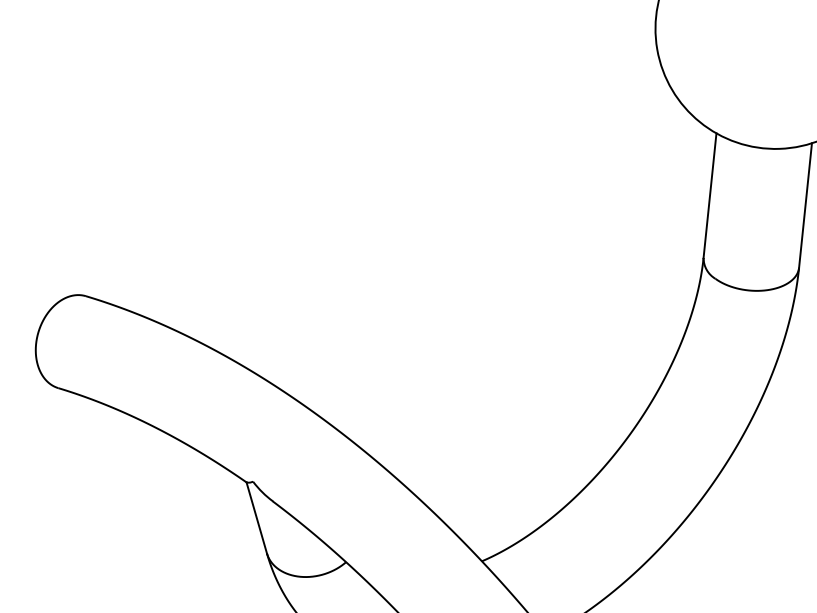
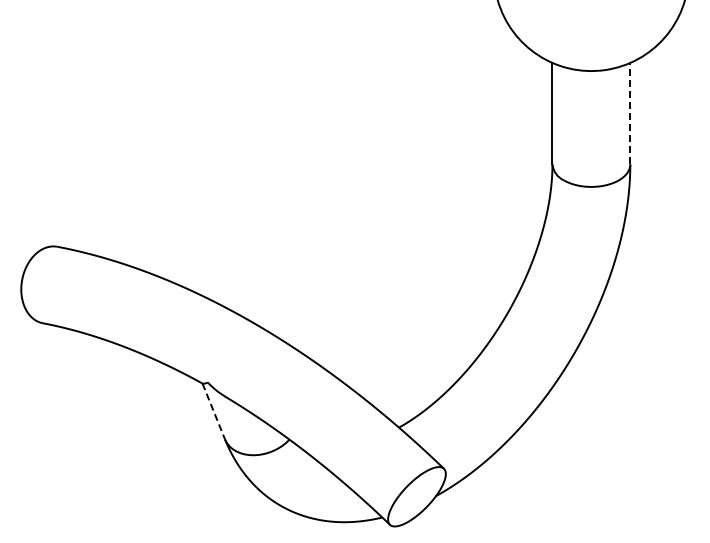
line: (805, 205) -> (630, 113), solid -> dashed
line: (256, 518) -> (213, 411), solid -> dashed

